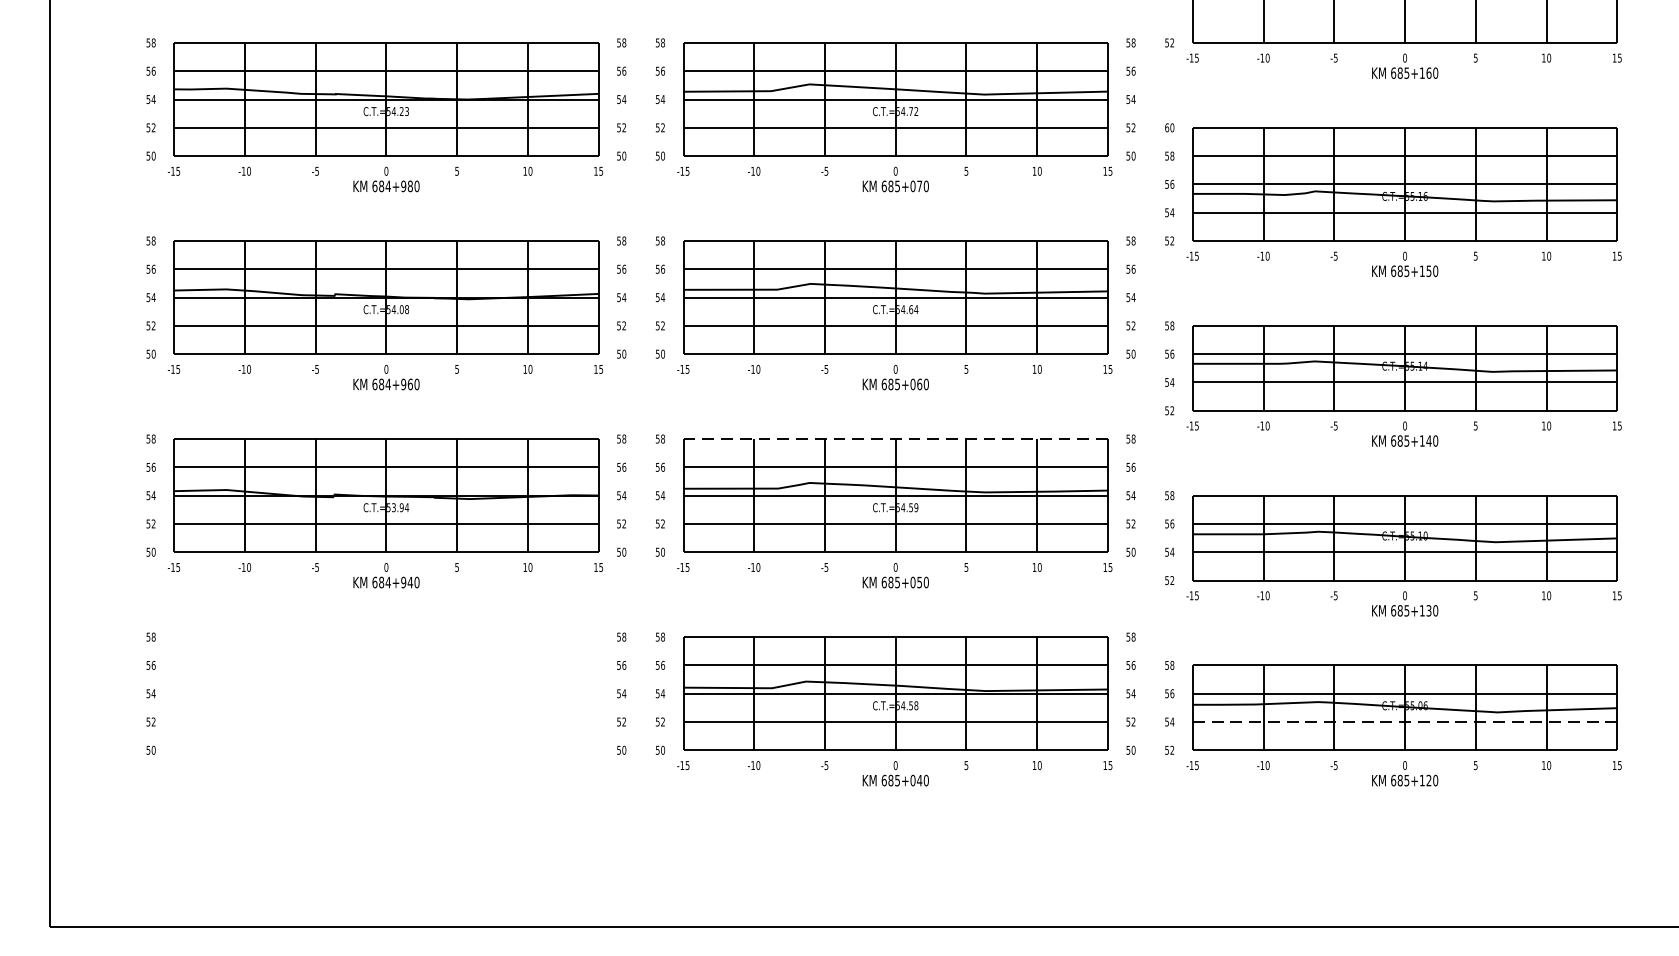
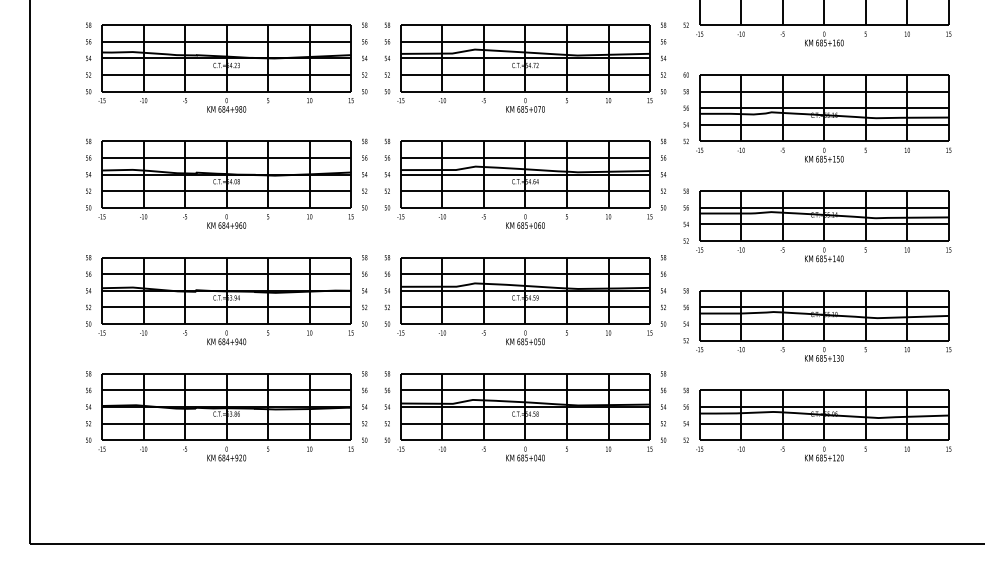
line: (895, 438) -> (525, 257), dashed -> solid
part: (384, 711) -> (225, 417), added
line: (1405, 721) -> (824, 423), dashed -> solid

